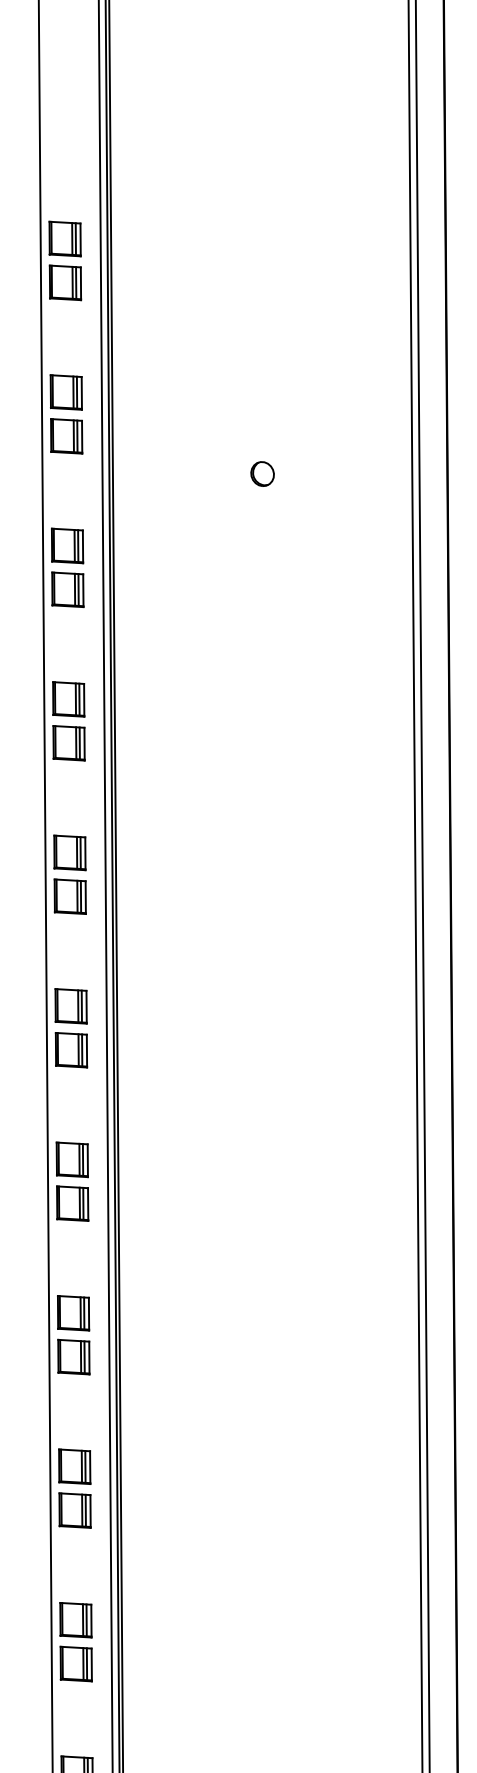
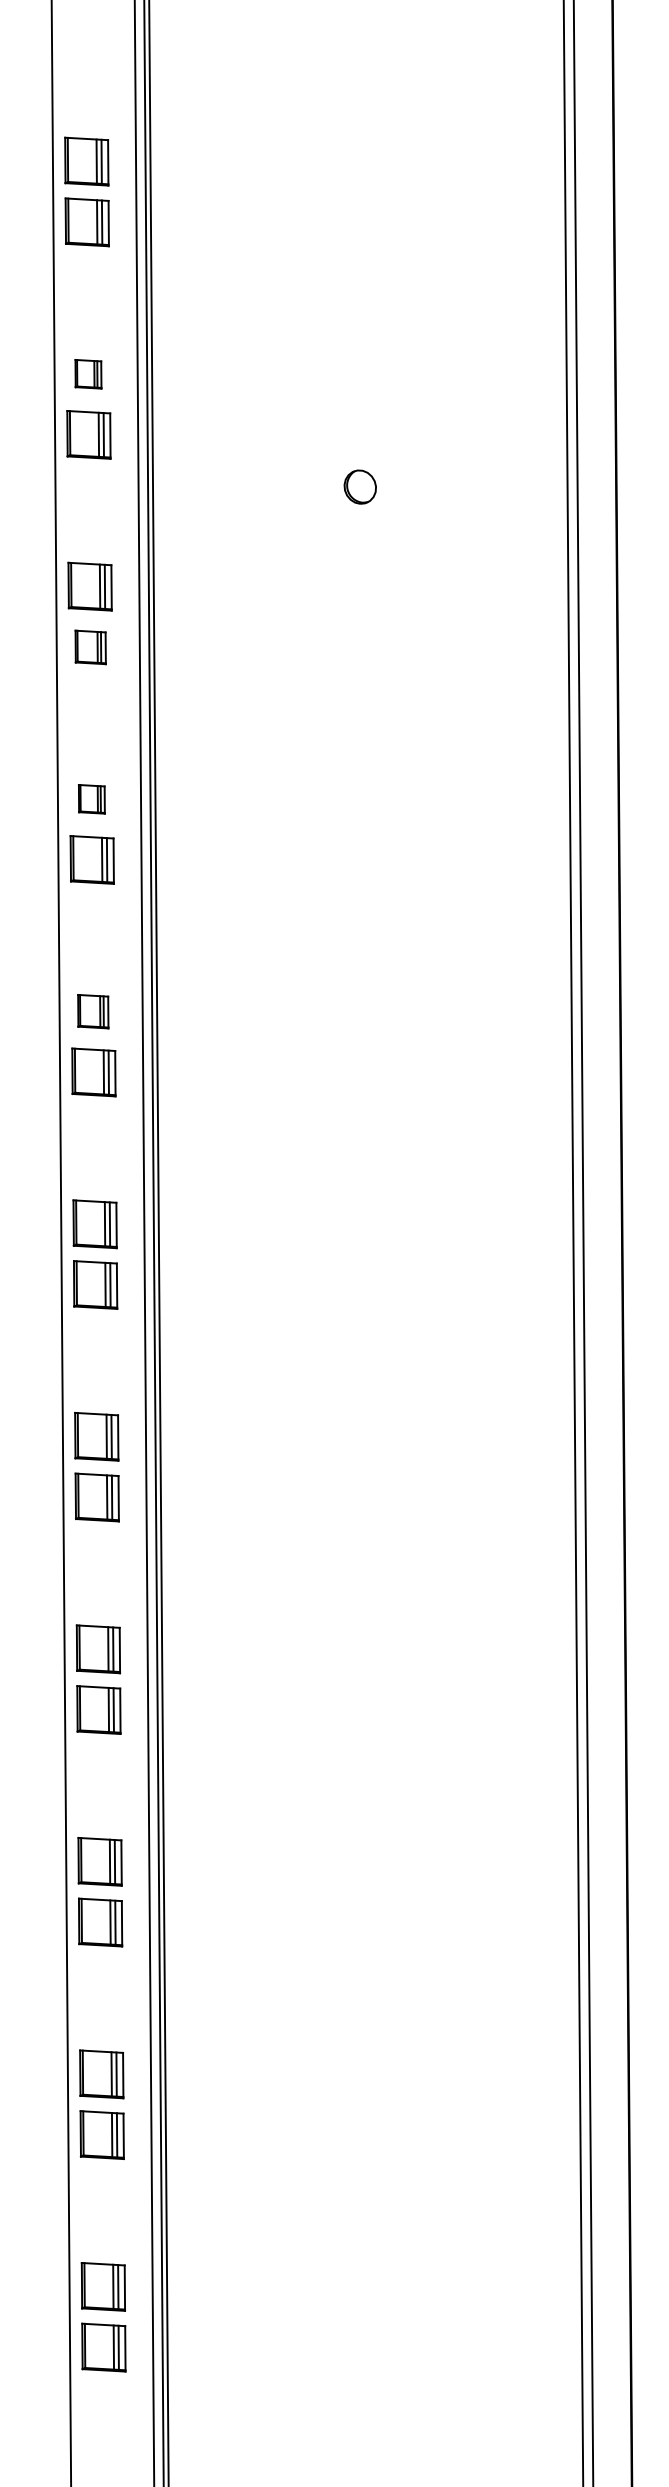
part: (66, 392) -> (88, 374), size x0.6
part: (67, 589) -> (90, 647), size x0.7
part: (68, 699) -> (91, 799), size x0.6
part: (69, 852) -> (92, 1011), size x0.7

